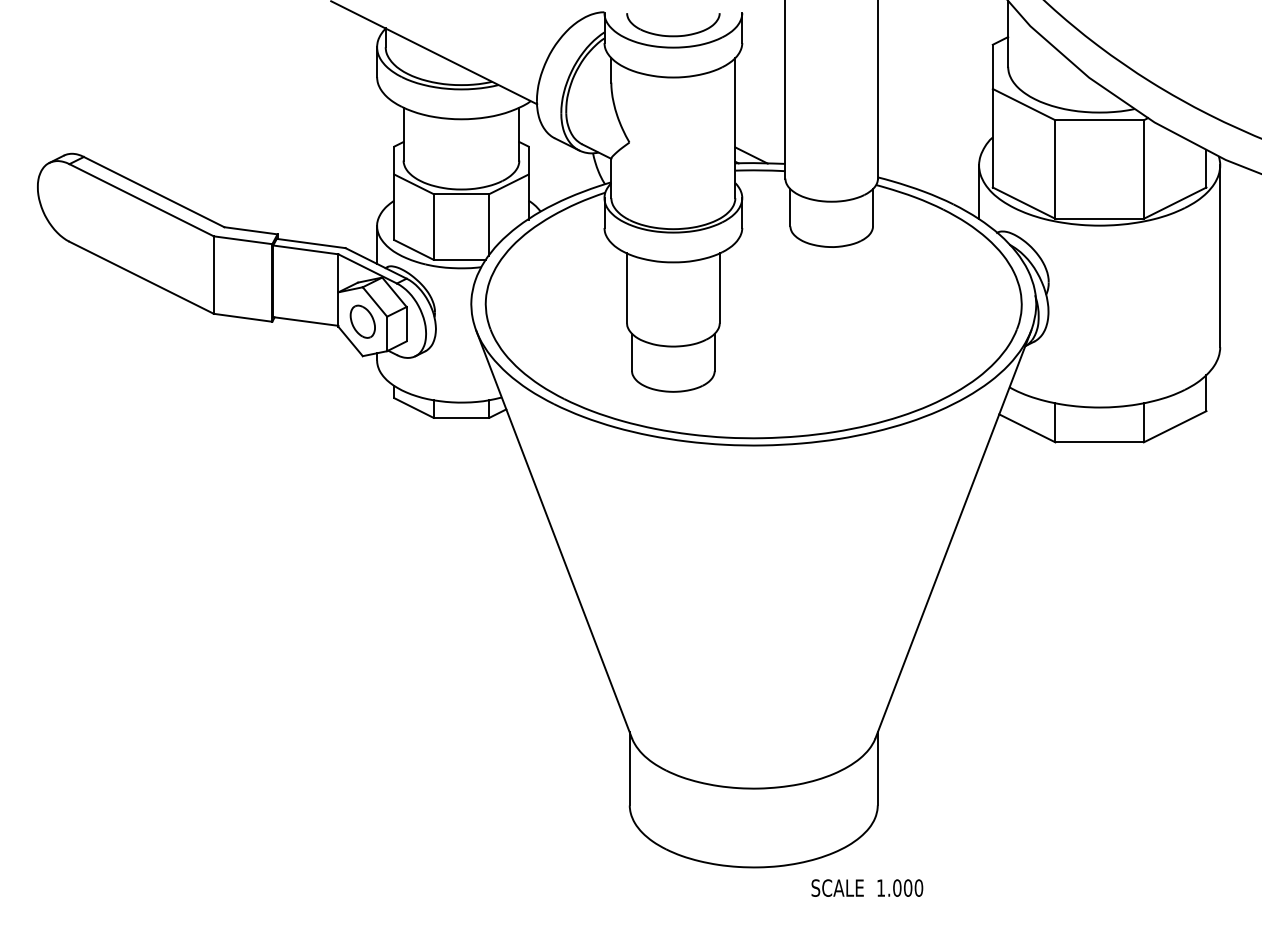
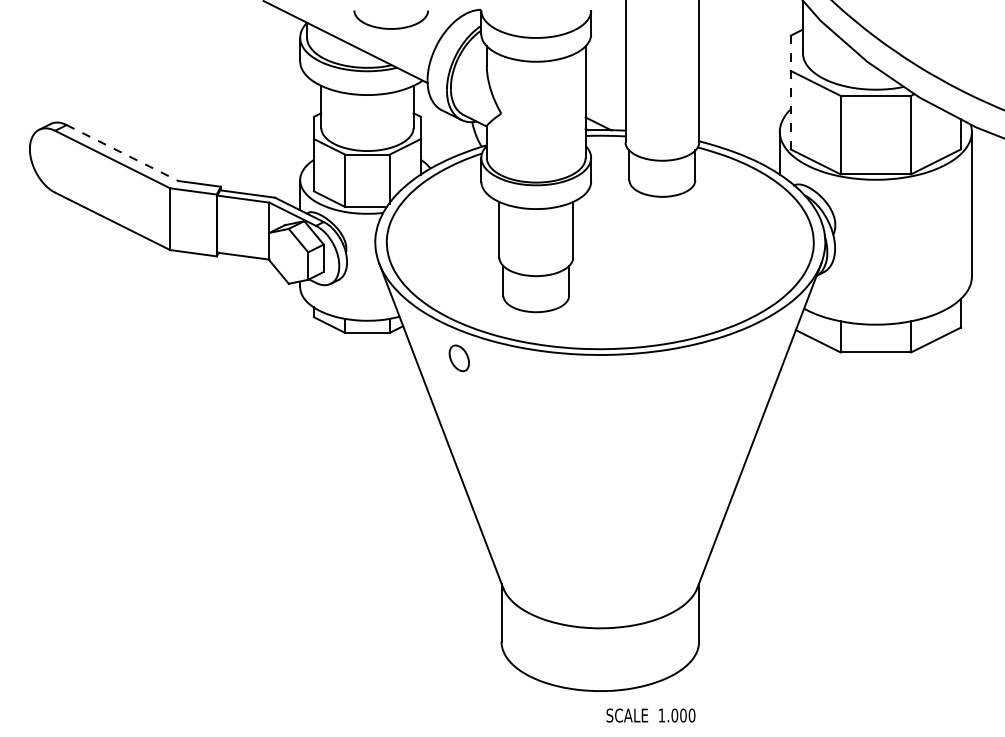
part: (673, 35) -> (391, 28), moved
line: (992, 115) -> (790, 92), solid -> dashed
line: (154, 192) -> (122, 153), solid -> dashed
part: (362, 321) -> (459, 358), moved
text: (867, 887) -> (651, 715), moved

